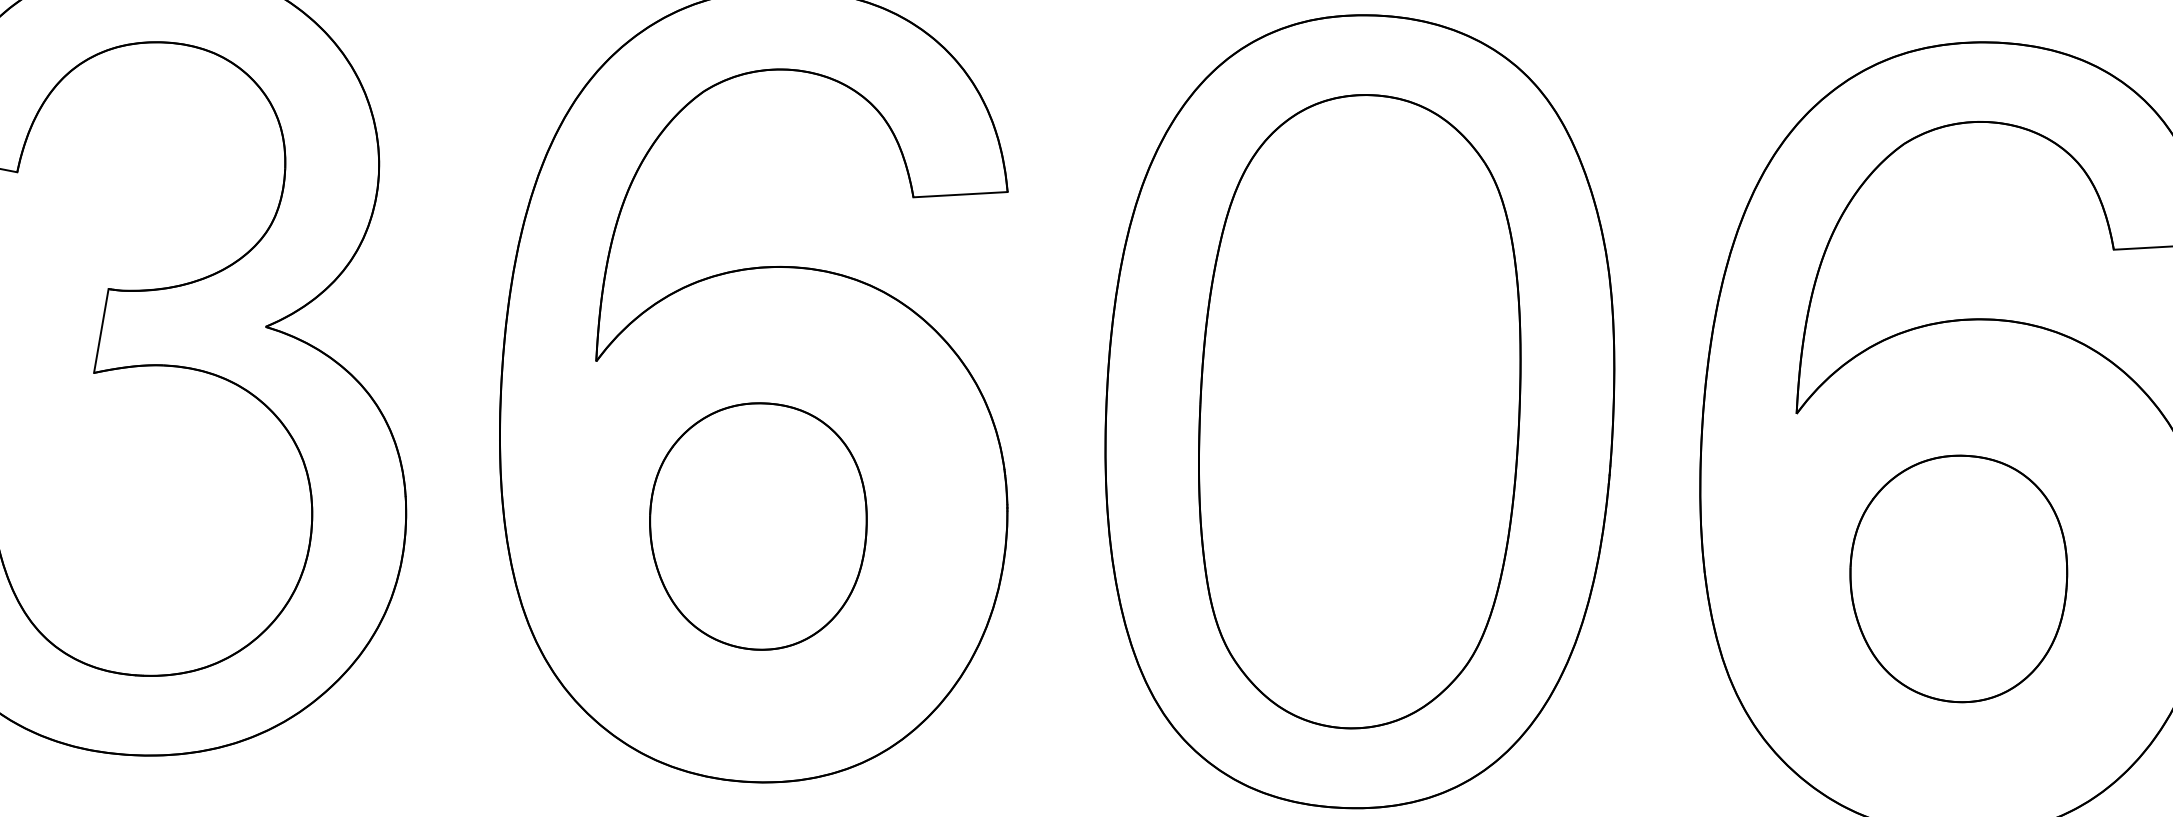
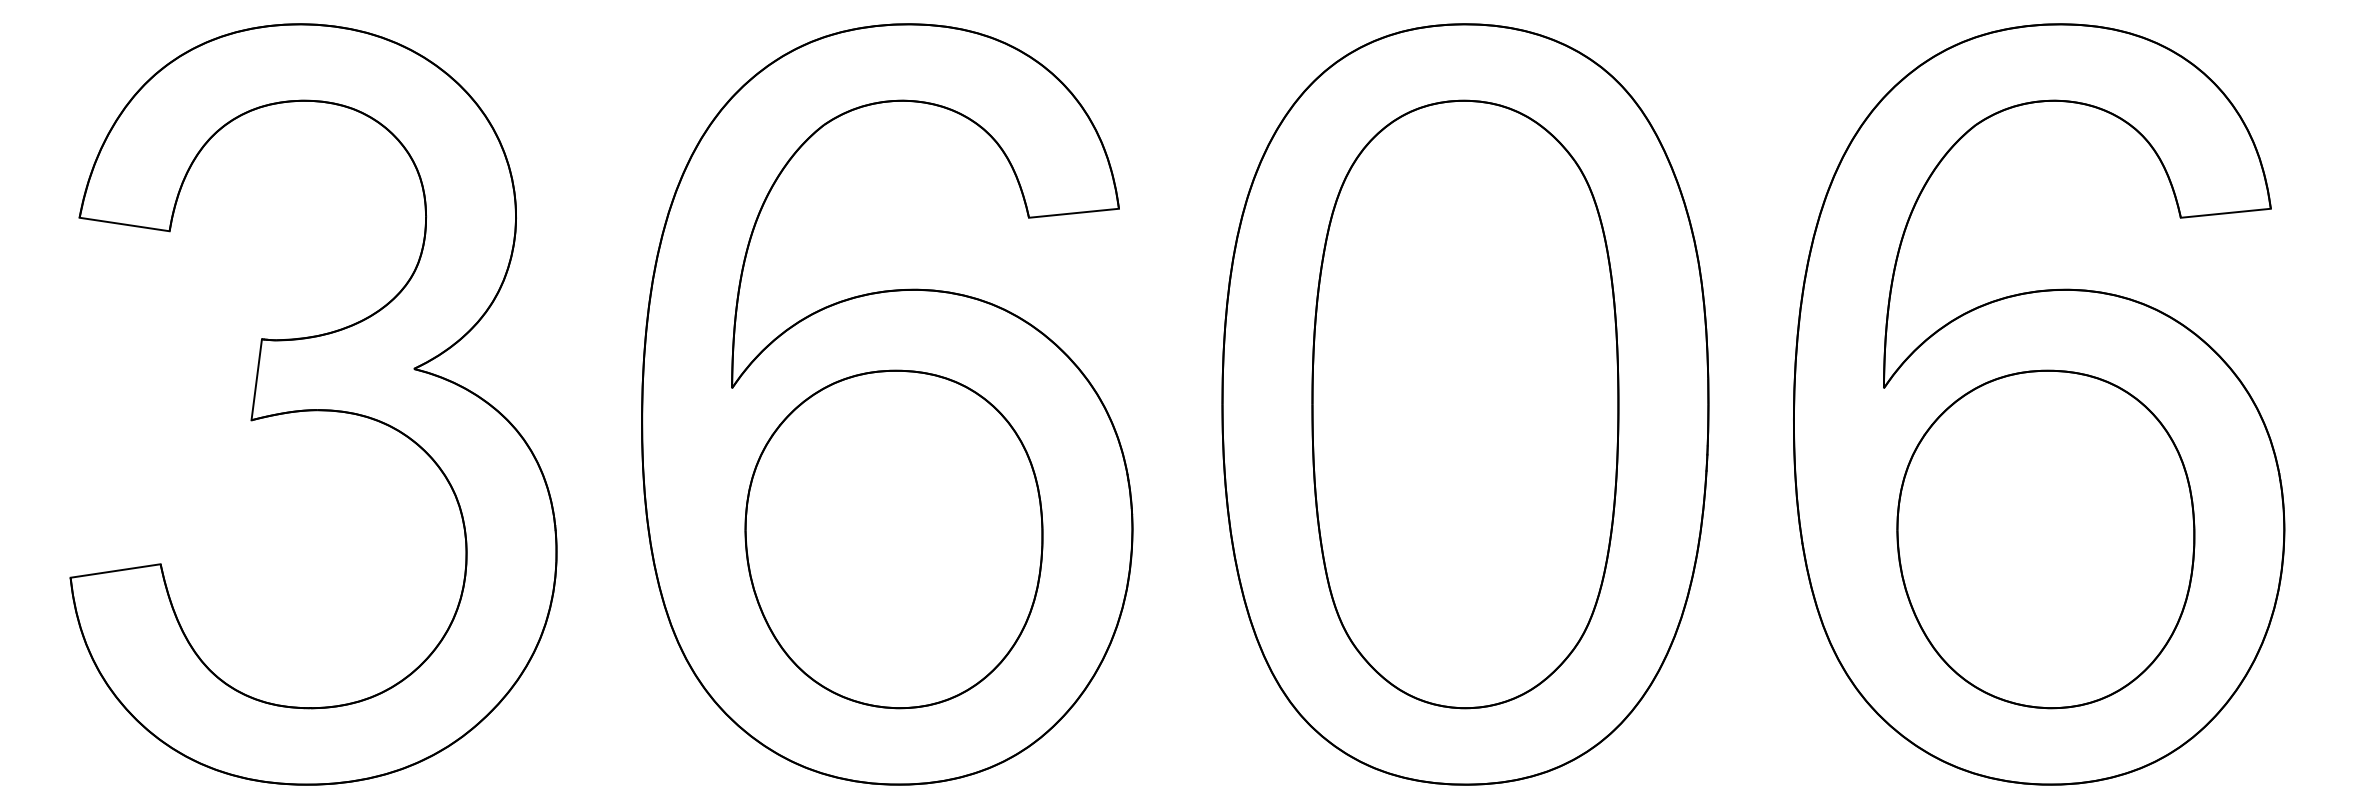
part: (757, 526) -> (893, 539), size x1.43
part: (1958, 578) -> (2045, 539), size x1.43

